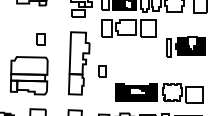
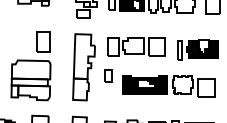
part: (128, 27) -> (136, 46), moved
part: (41, 39) -> (43, 41), size x1.67
part: (158, 93) -> (168, 86), moved

